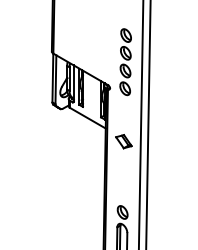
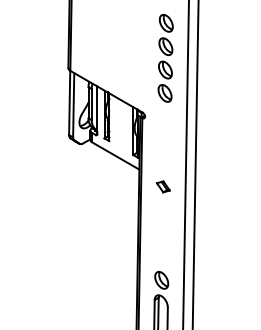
part: (125, 62) -> (165, 58), moved
part: (123, 141) -> (162, 186), size x0.62

